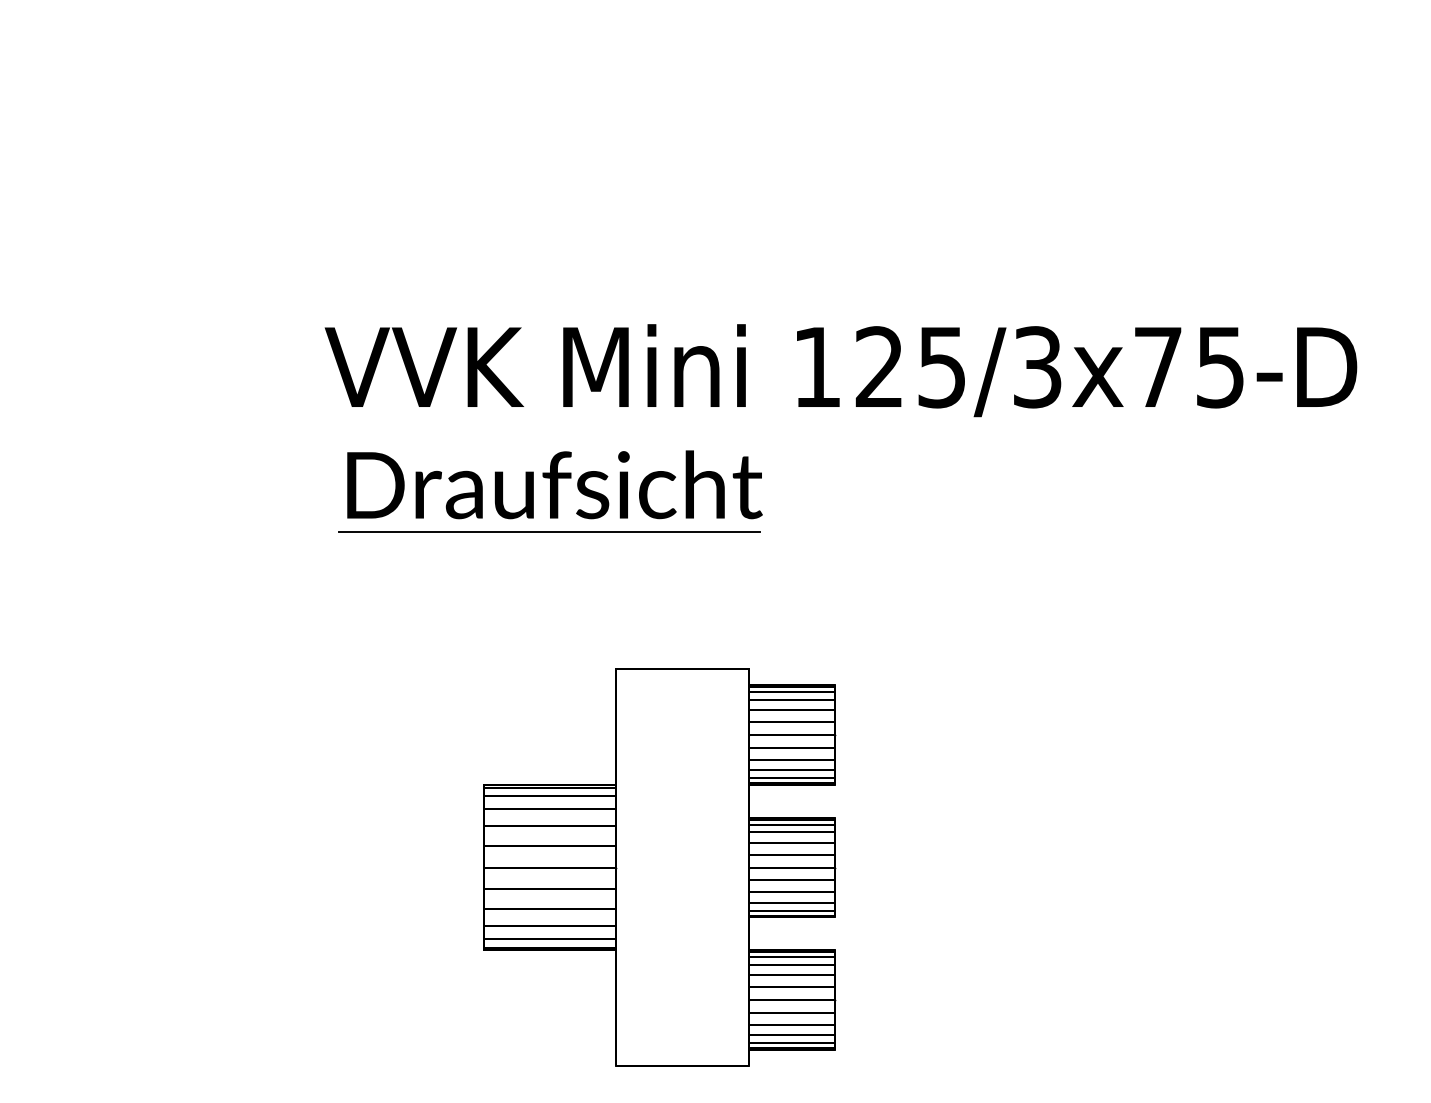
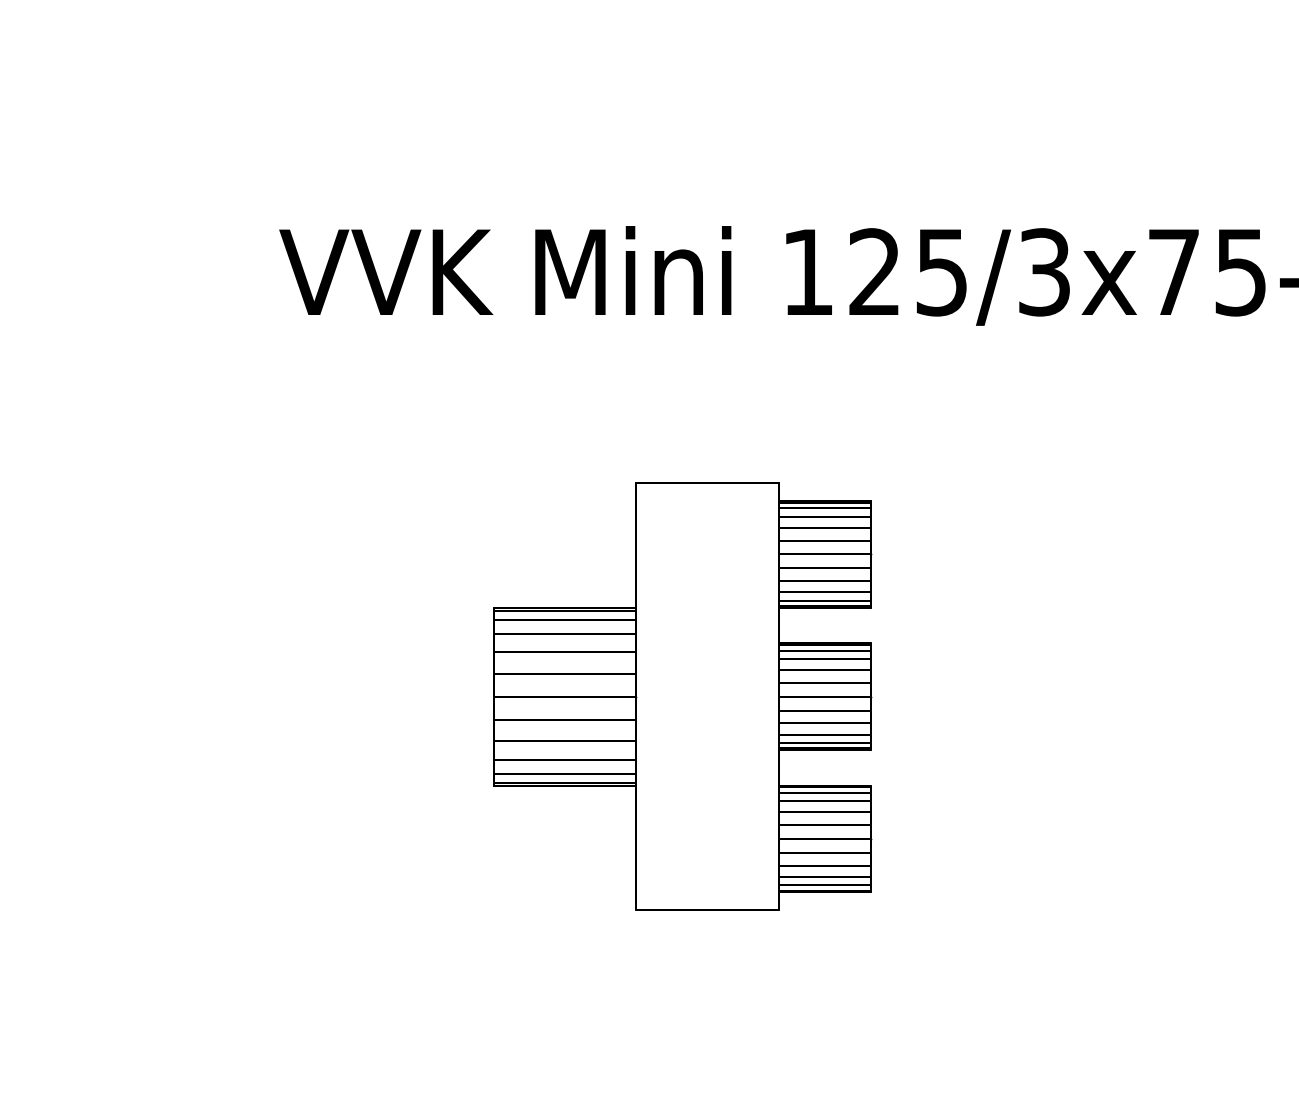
part: (550, 491) -> (521, 405), removed
part: (659, 867) -> (682, 696), moved

